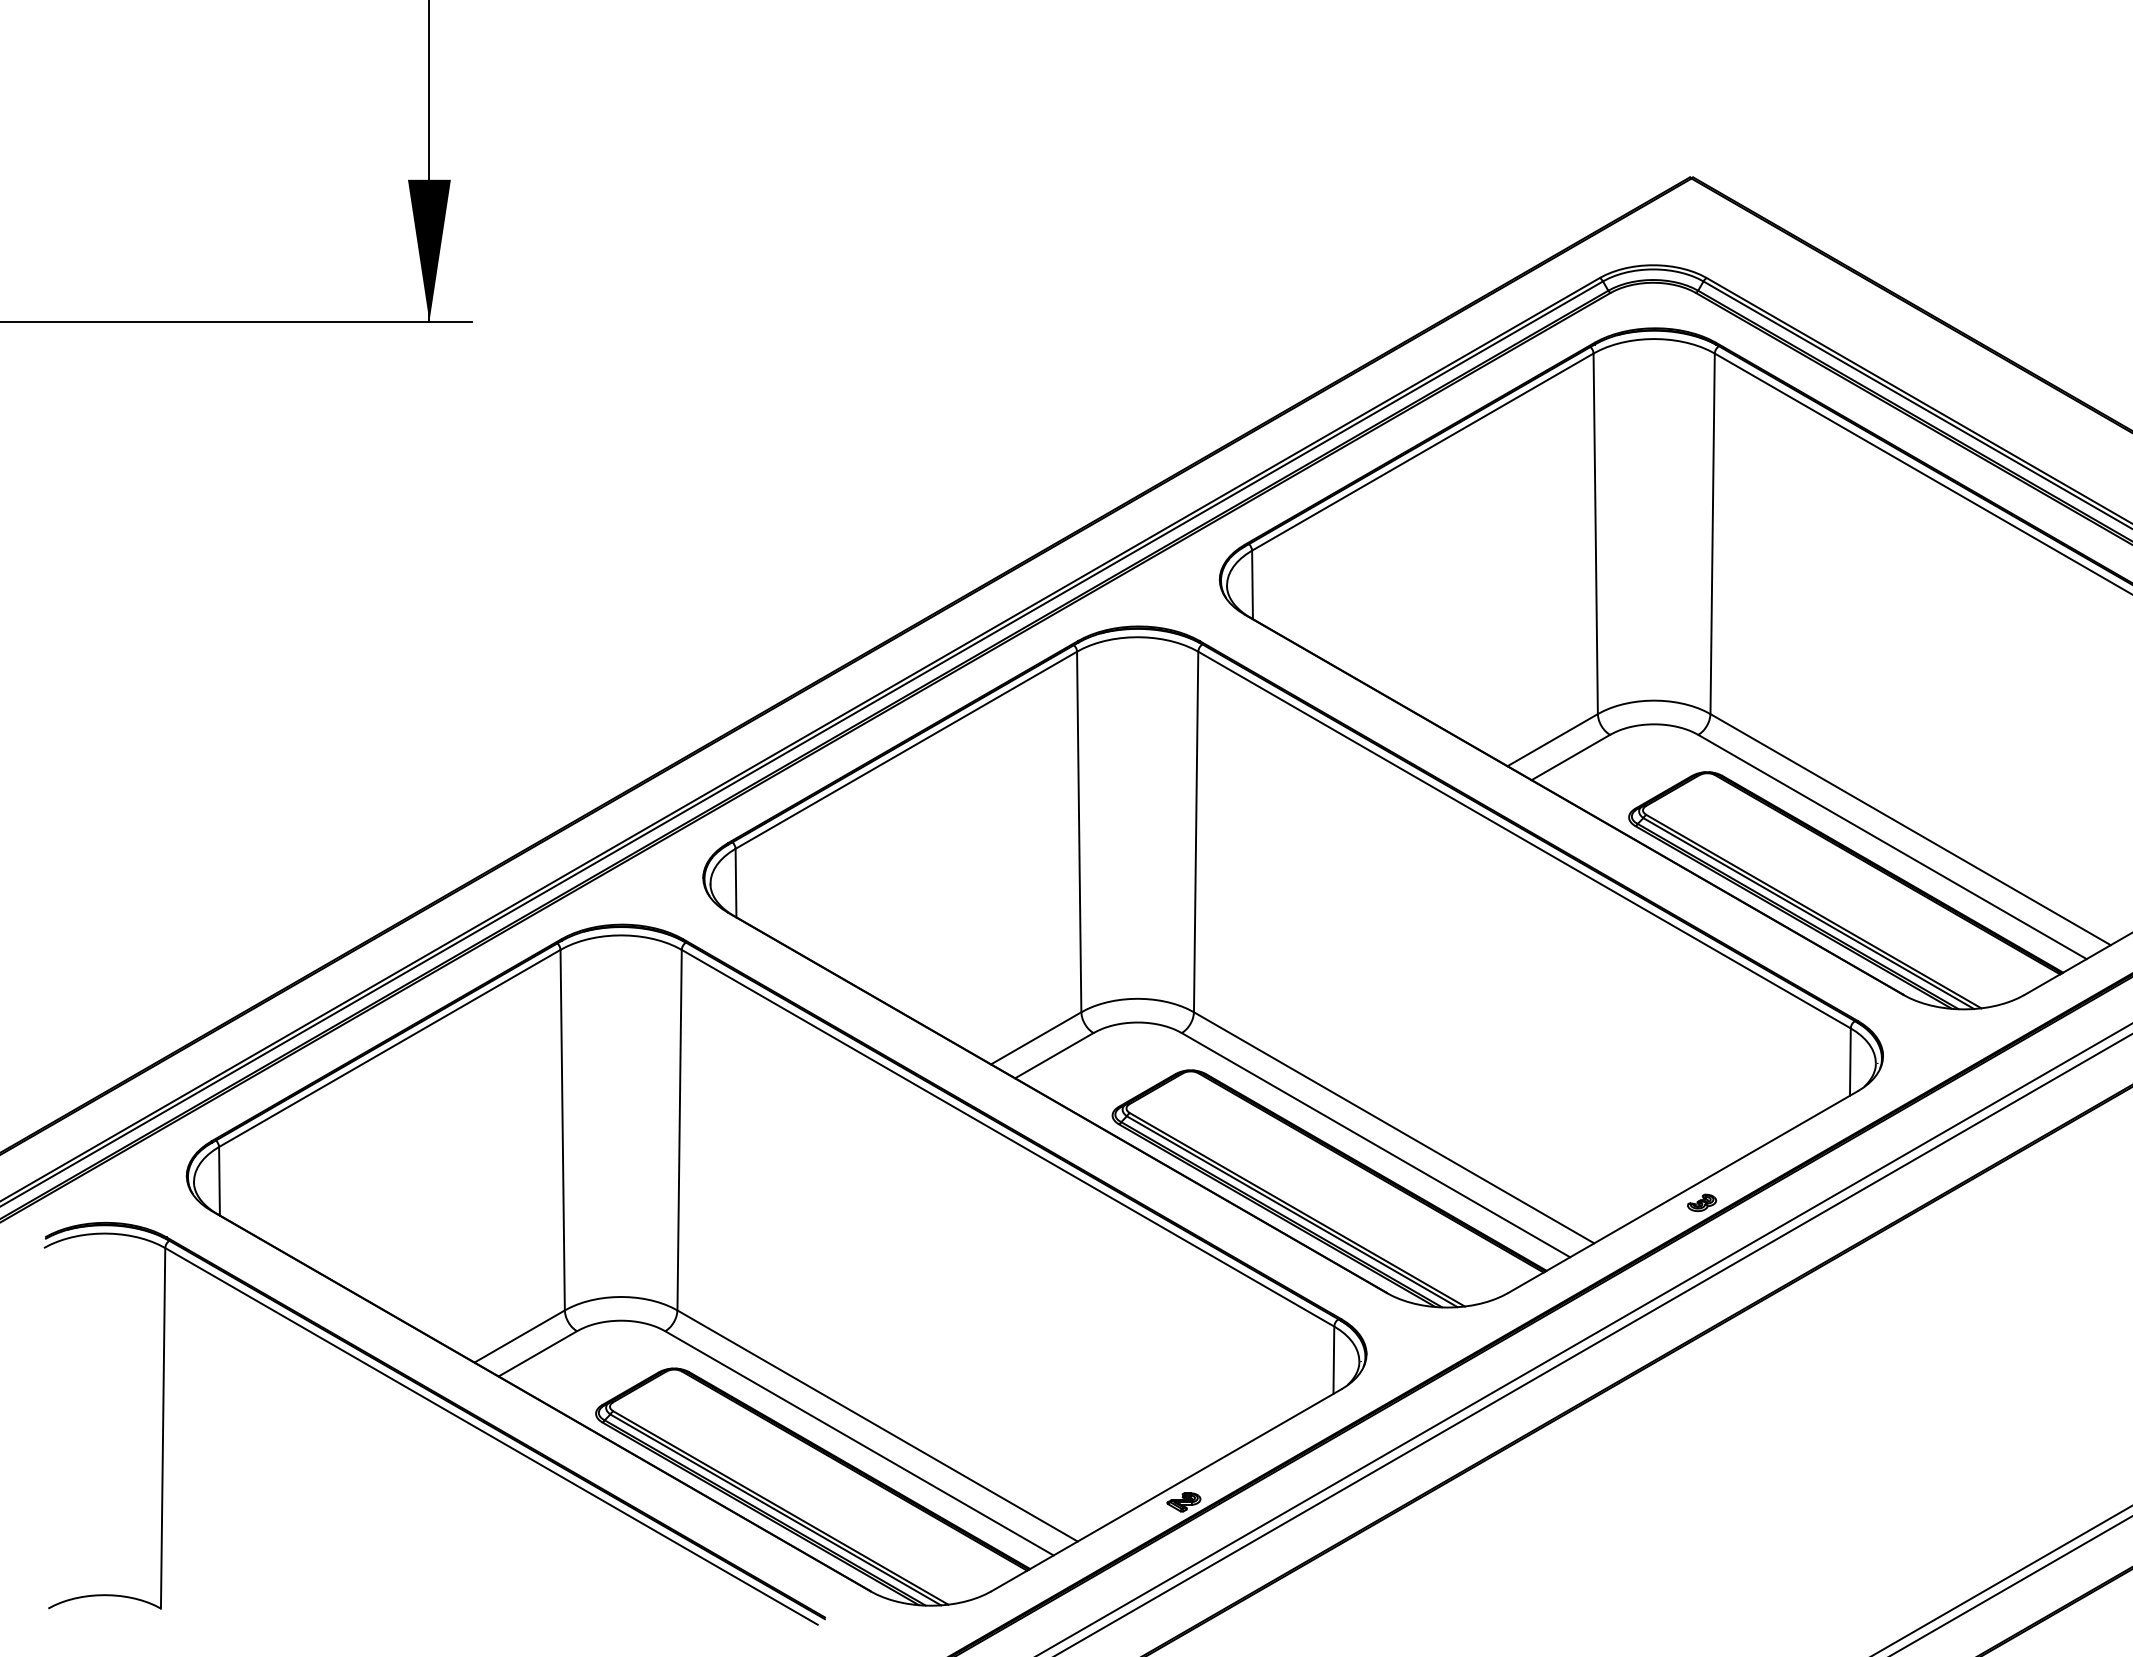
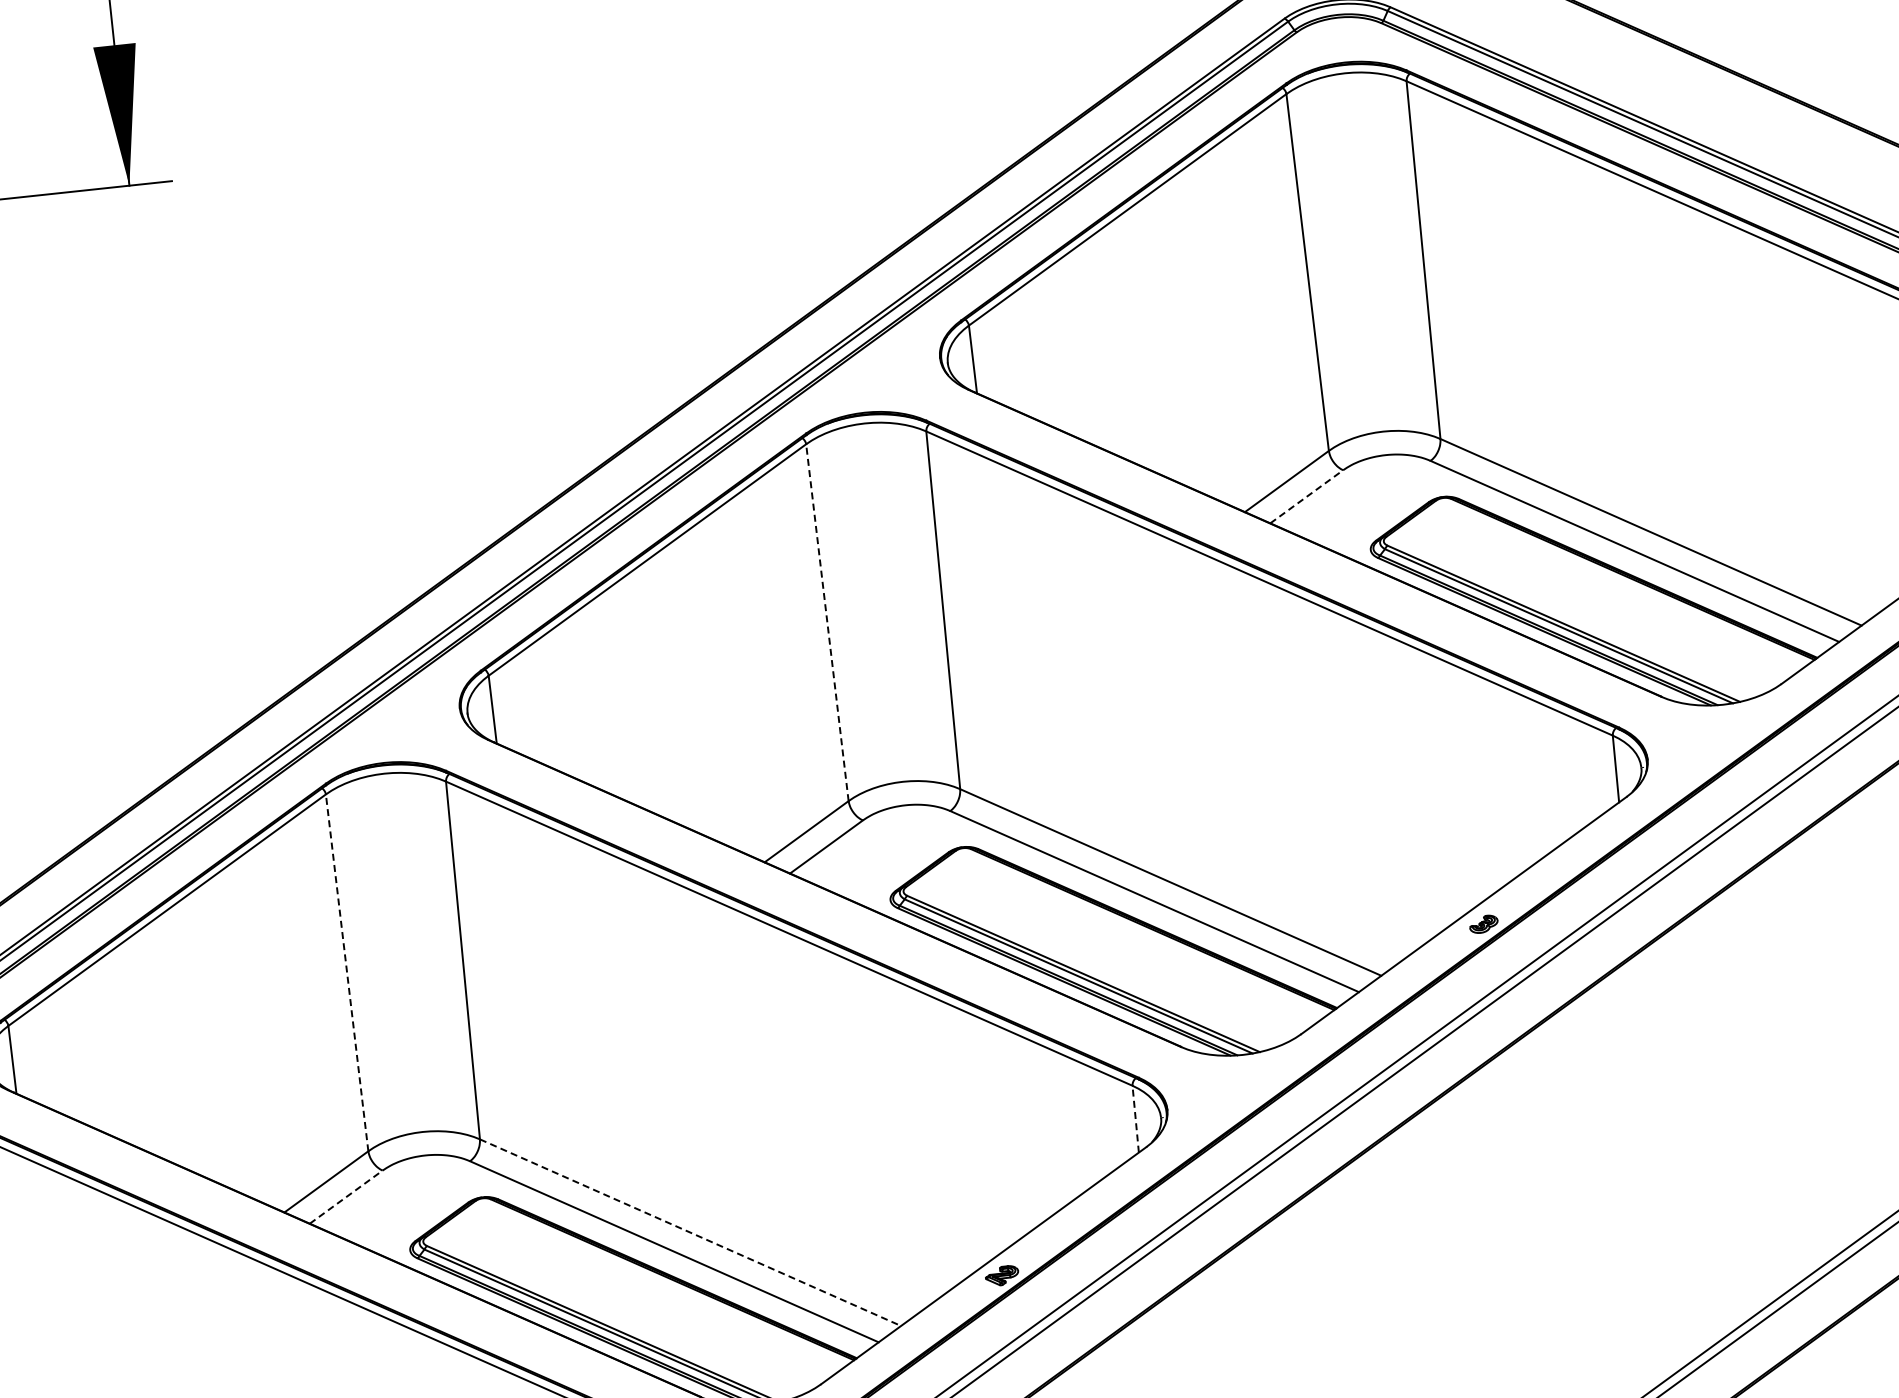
line: (1571, 757) -> (1307, 496), solid -> dashed
line: (1079, 831) -> (827, 622), solid -> dashed
line: (562, 1129) -> (346, 972), solid -> dashed
line: (538, 1353) -> (346, 1196), solid -> dashed
line: (1333, 1360) -> (1135, 1119), solid -> dashed
line: (878, 1426) -> (691, 1233), solid -> dashed

